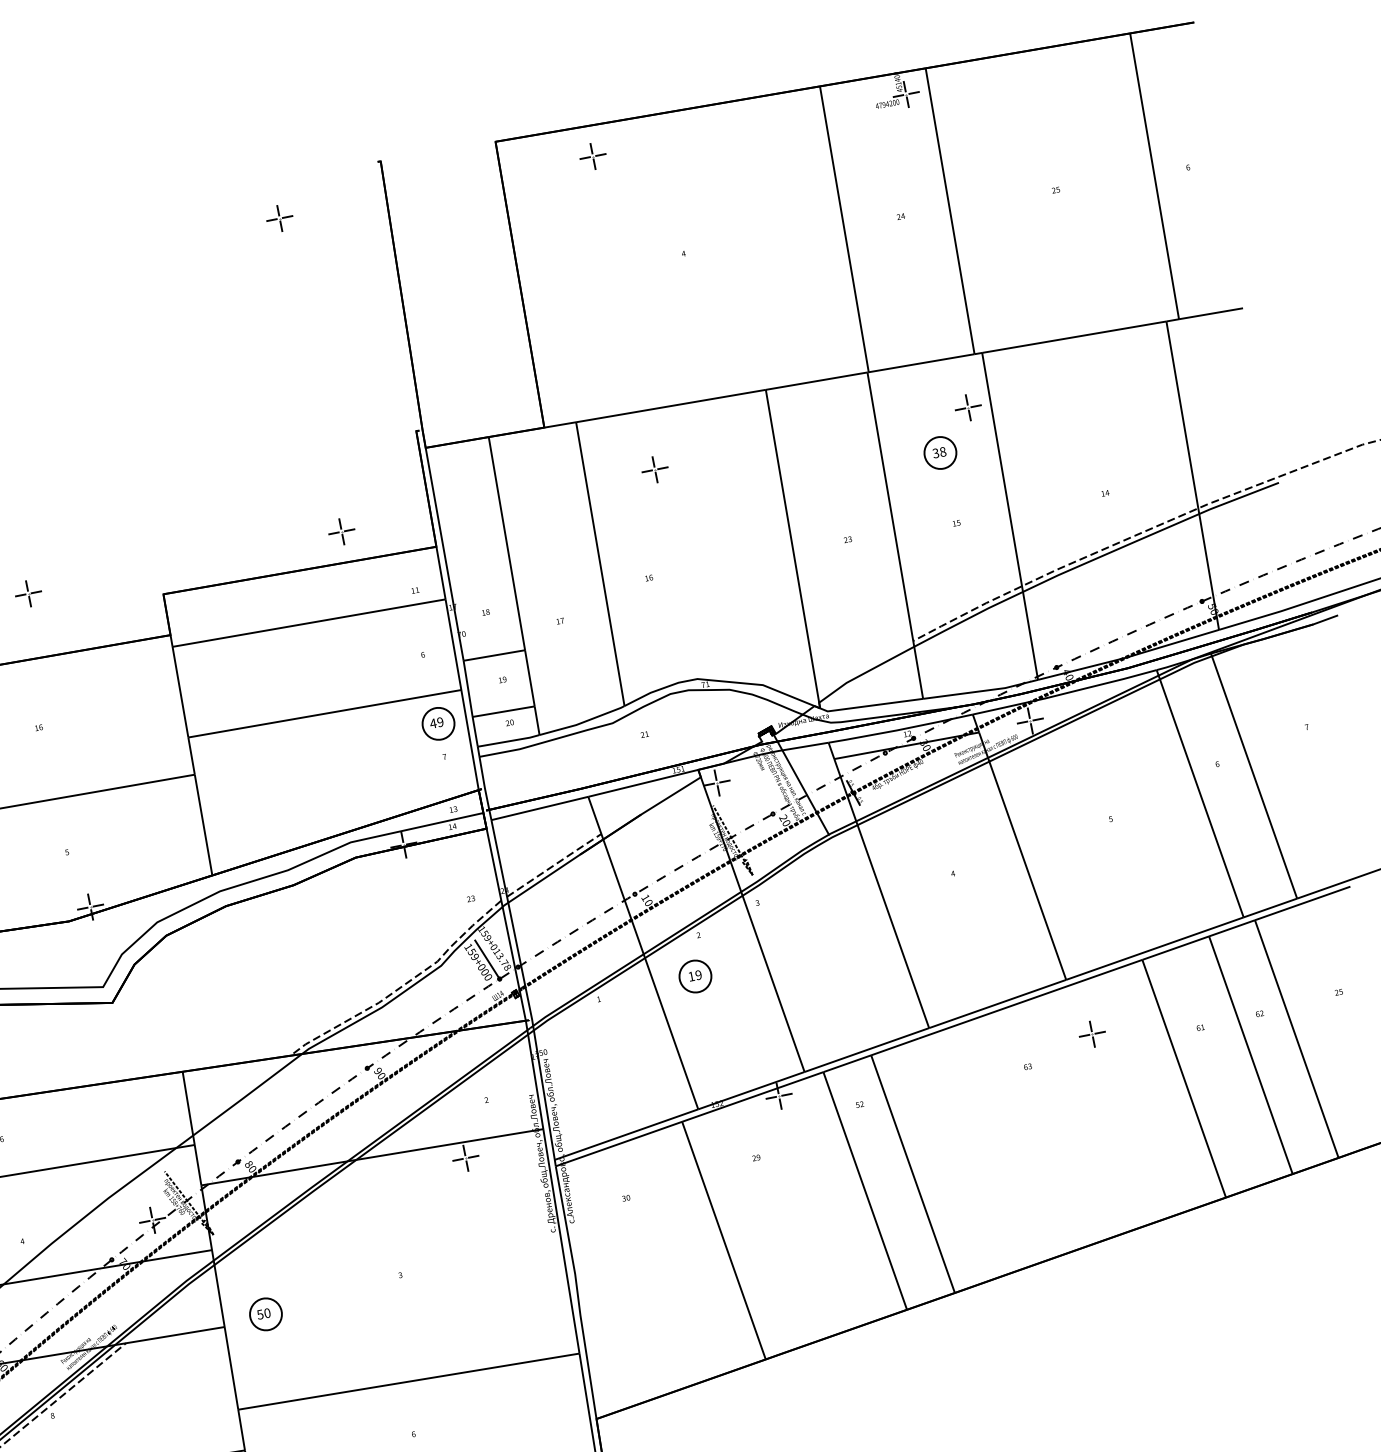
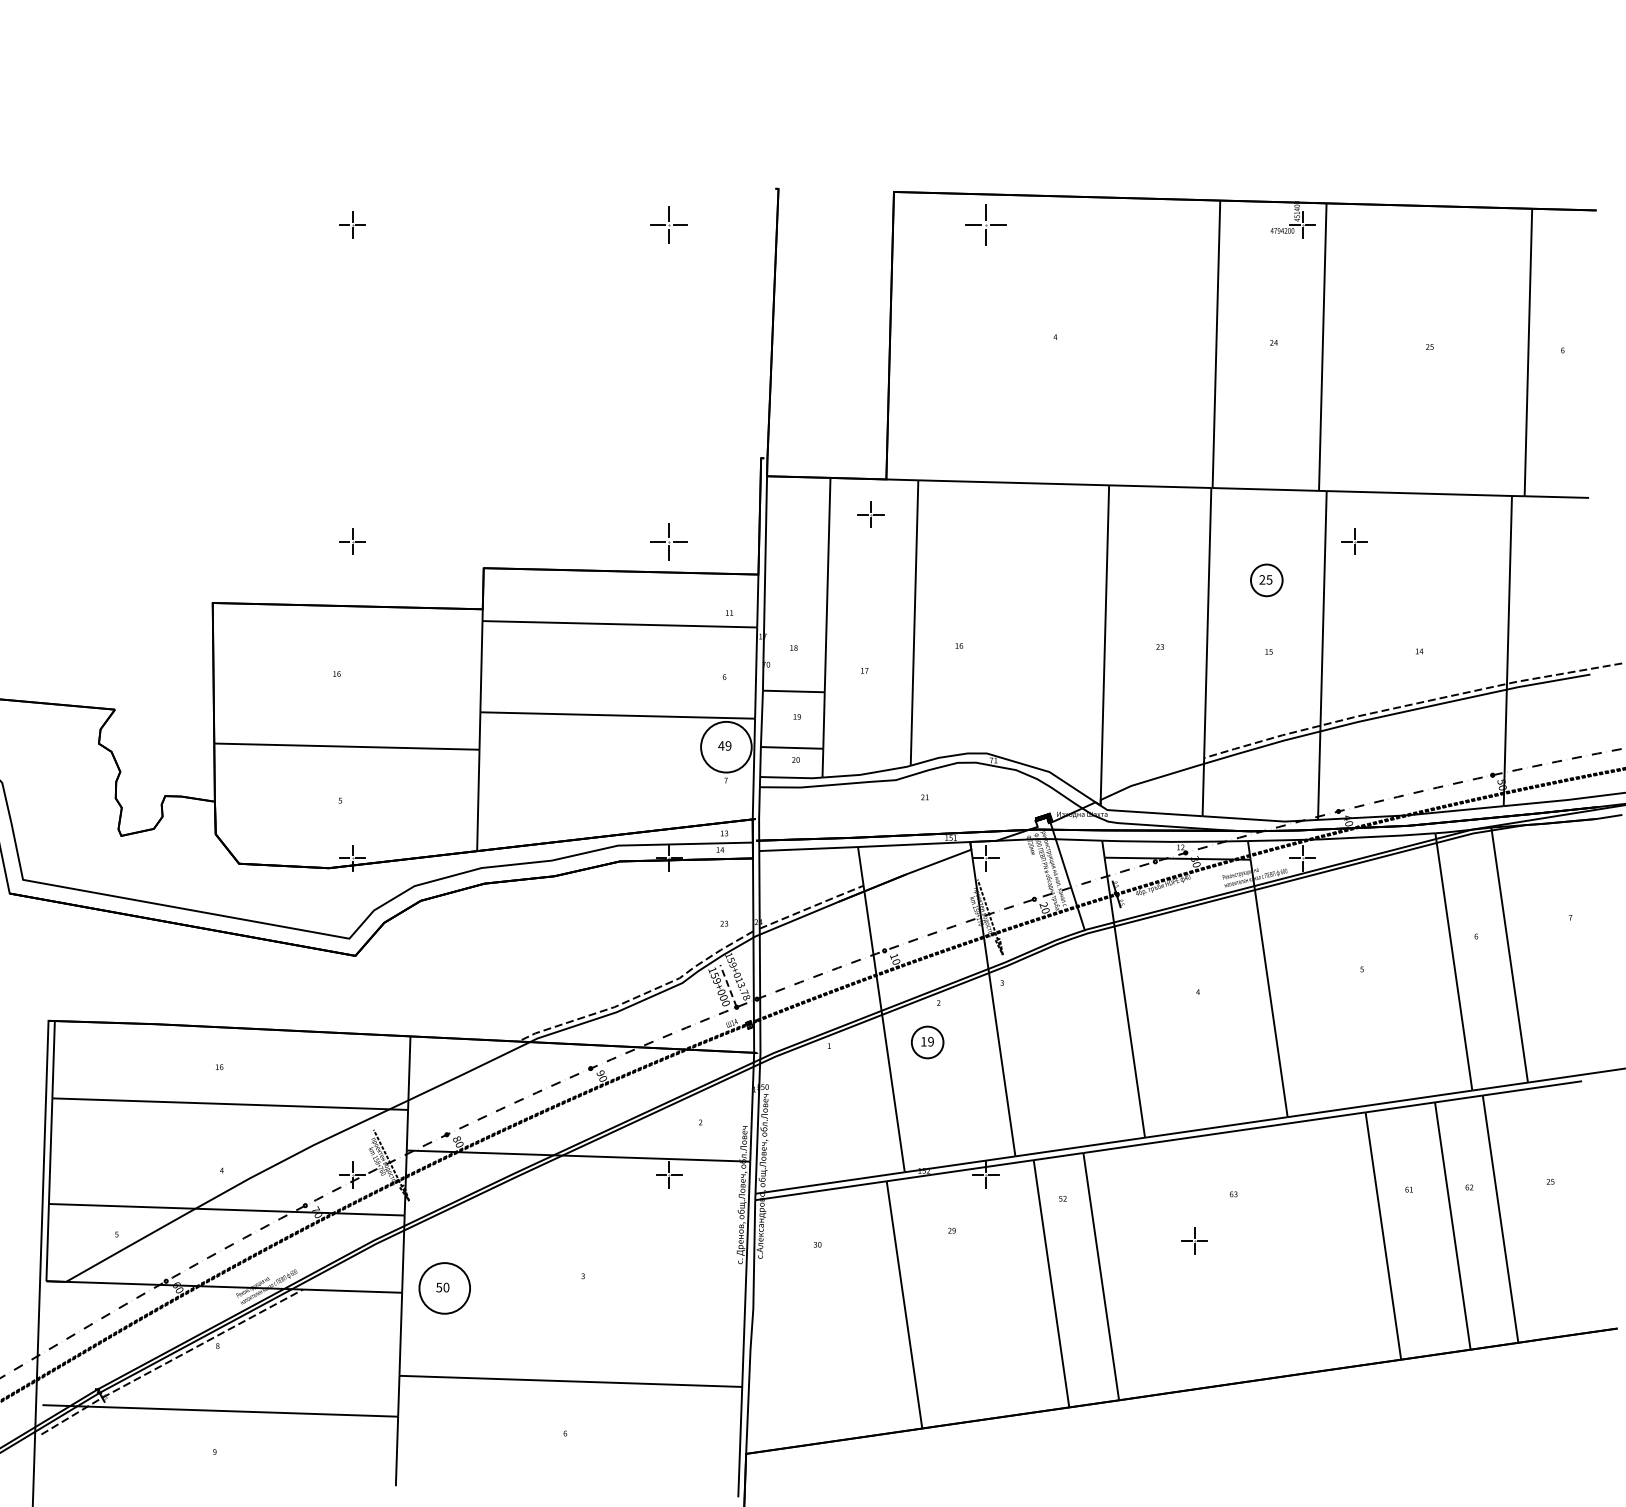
part: (592, 156) -> (985, 224), size x1.6
part: (279, 217) -> (669, 224), size x1.4
part: (968, 407) -> (1354, 541), moved
text: (938, 452) -> (1265, 579), 38 -> 25
part: (654, 469) -> (870, 514), moved
part: (341, 531) -> (669, 541), size x1.4
circle: (438, 724) -> (726, 747), size x1.6
line: (487, 960) -> (728, 986), solid -> dashed
part: (1092, 1033) -> (1194, 1240), moved
circle: (265, 1314) -> (444, 1288), size x1.6

